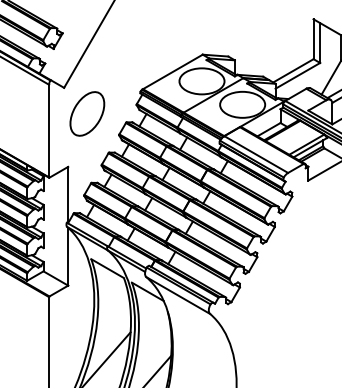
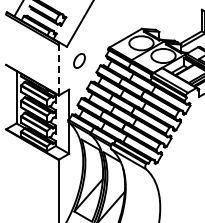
part: (87, 113) -> (79, 60), size x0.6
line: (48, 129) -> (58, 69), solid -> dashed

